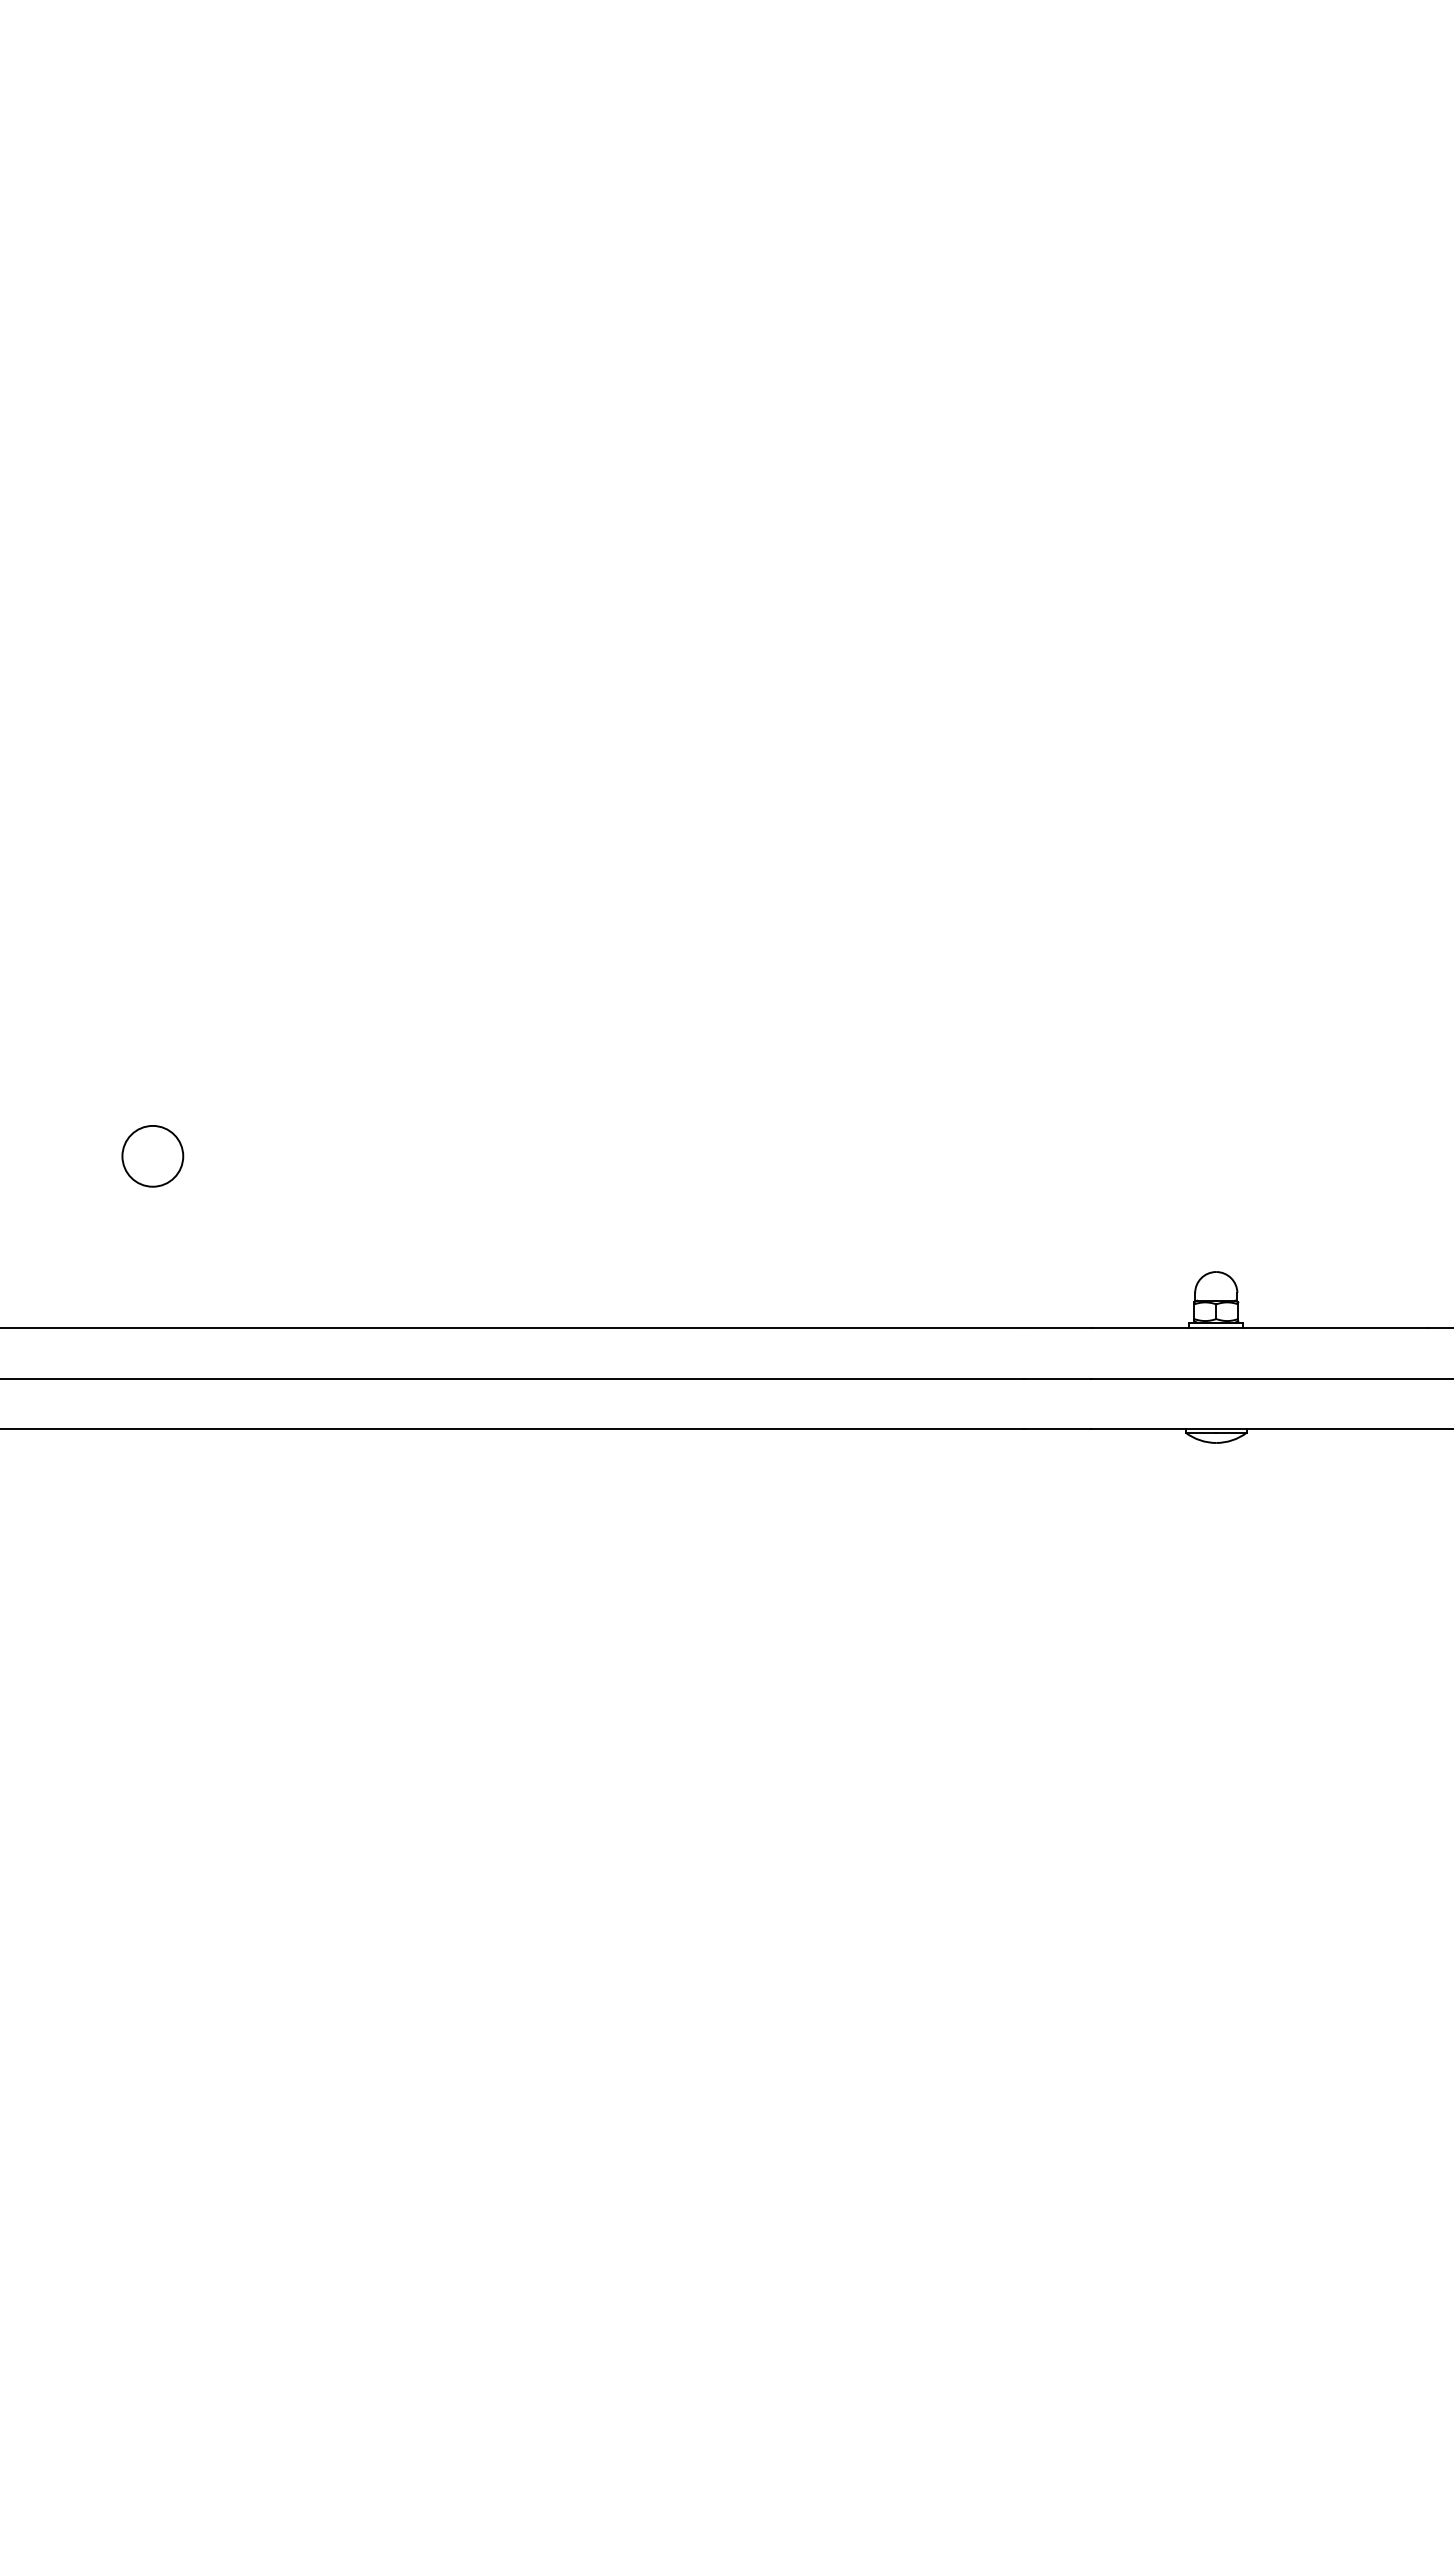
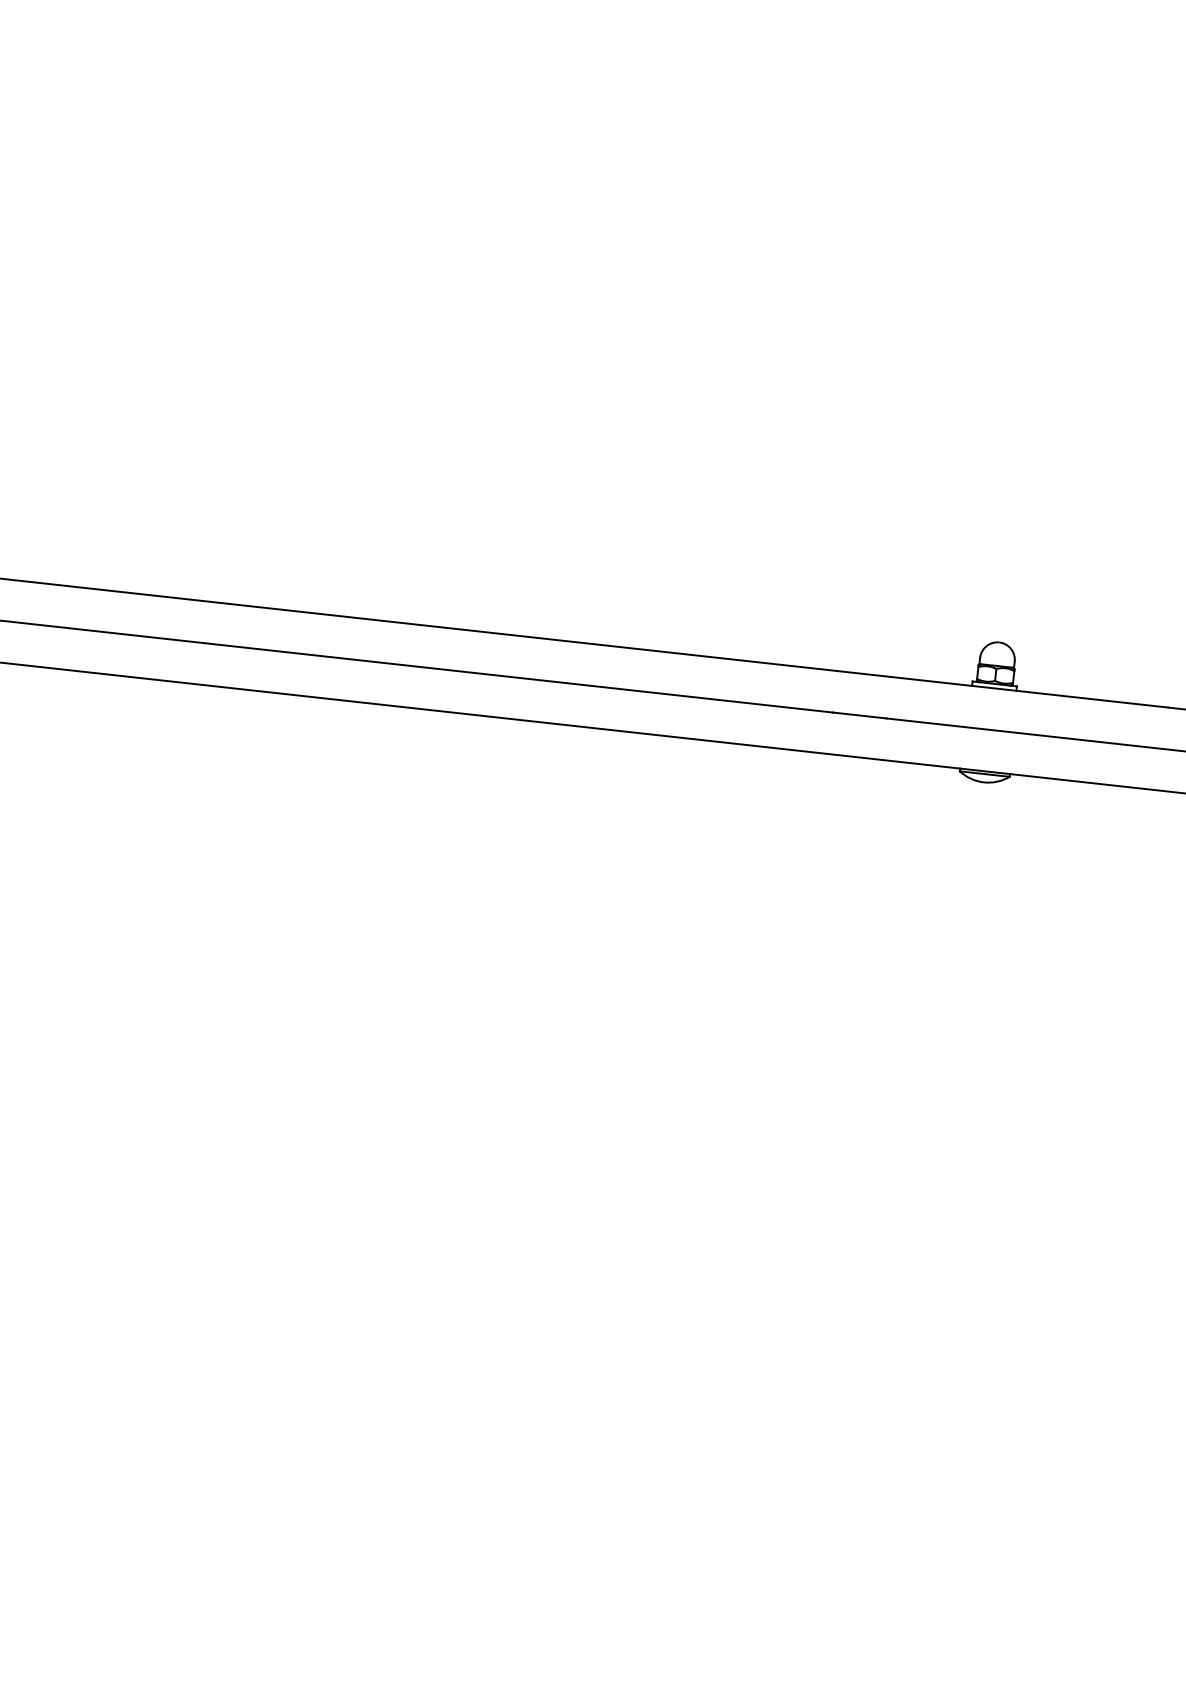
circle: (152, 1156) -> (138, 451), removed

